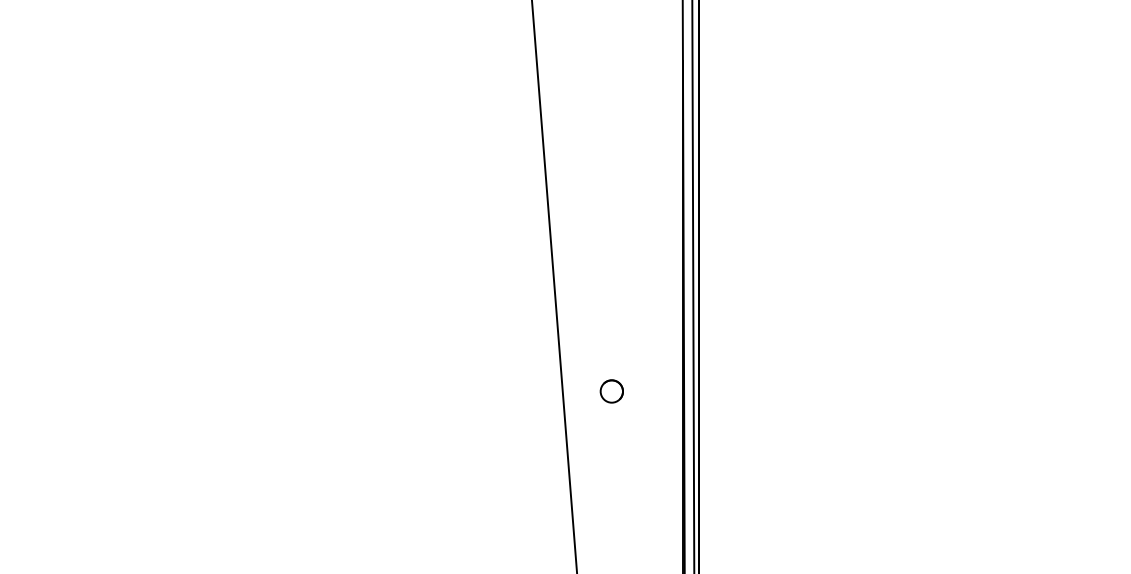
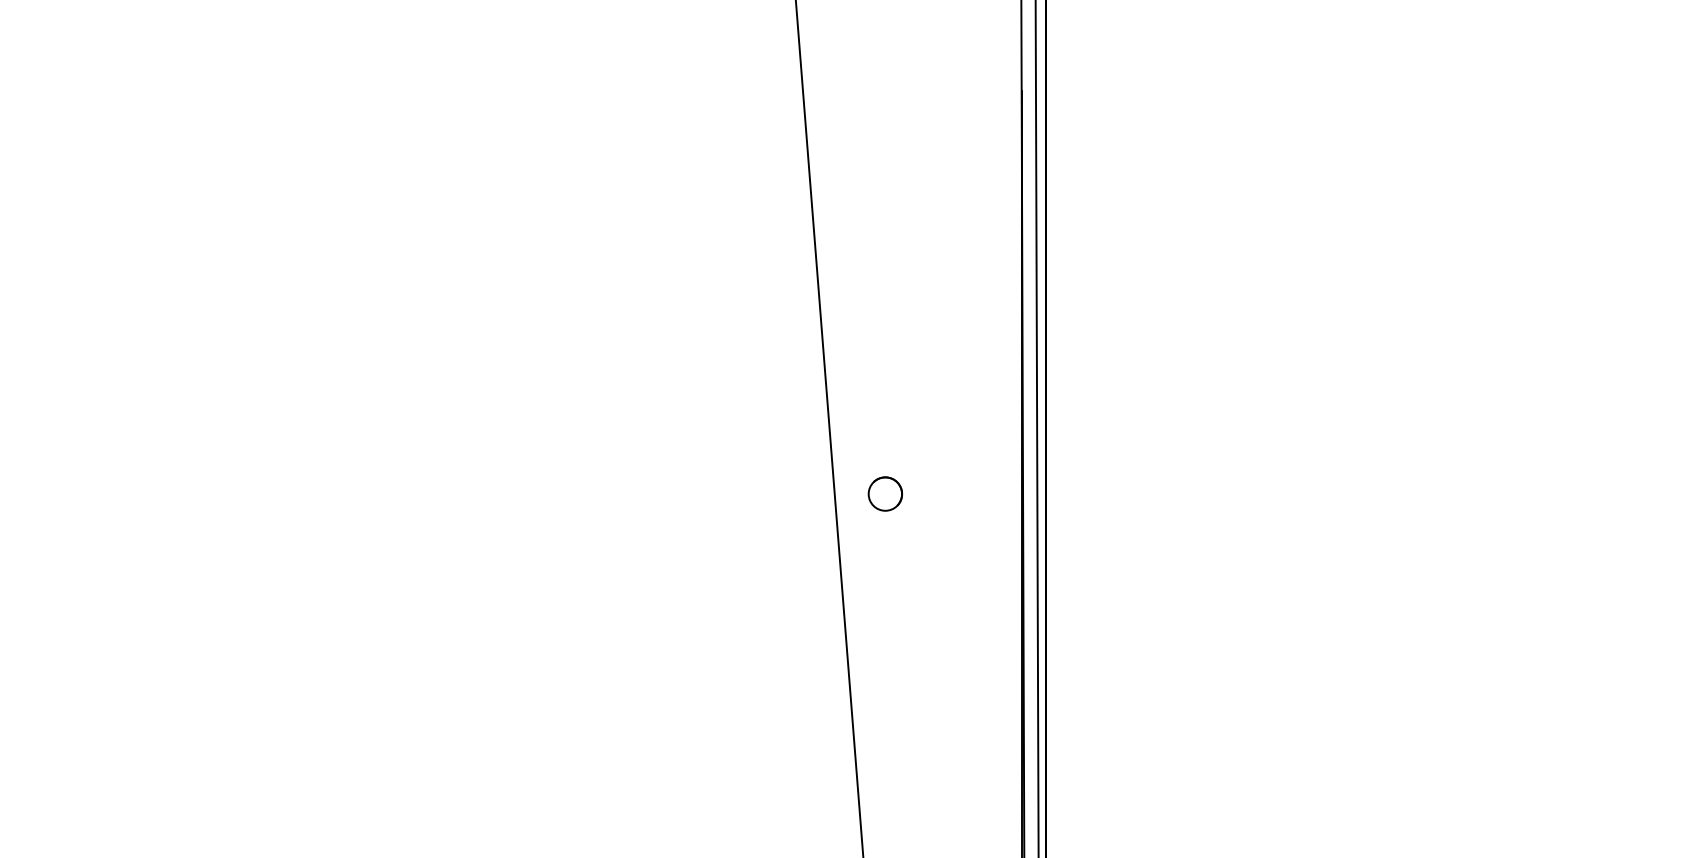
circle: (611, 391) -> (884, 494), moved

